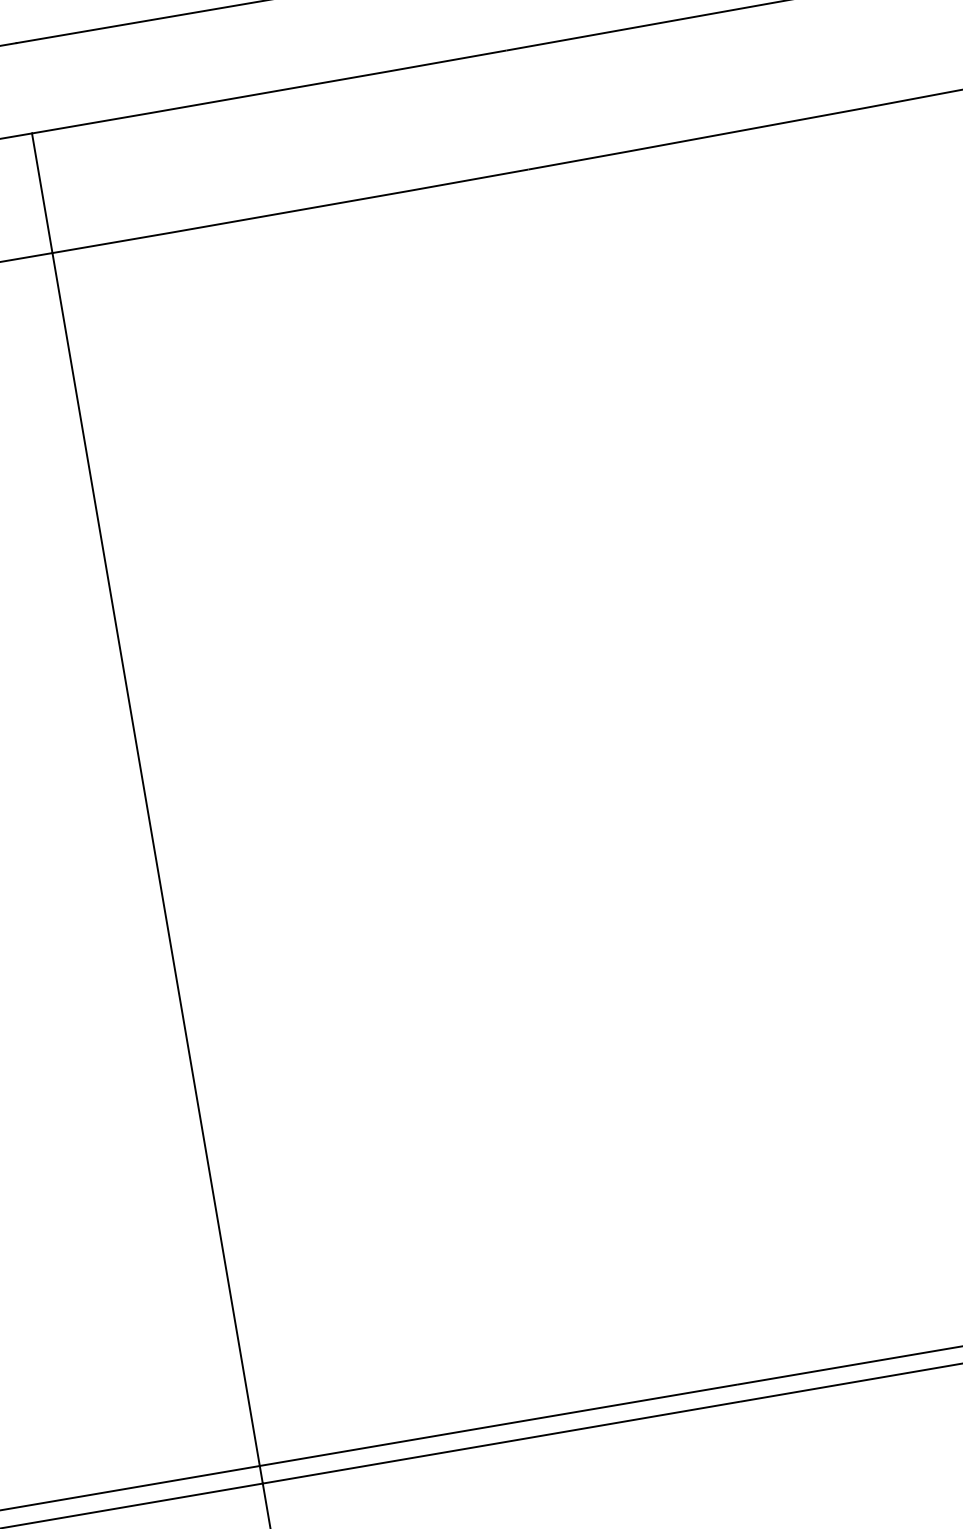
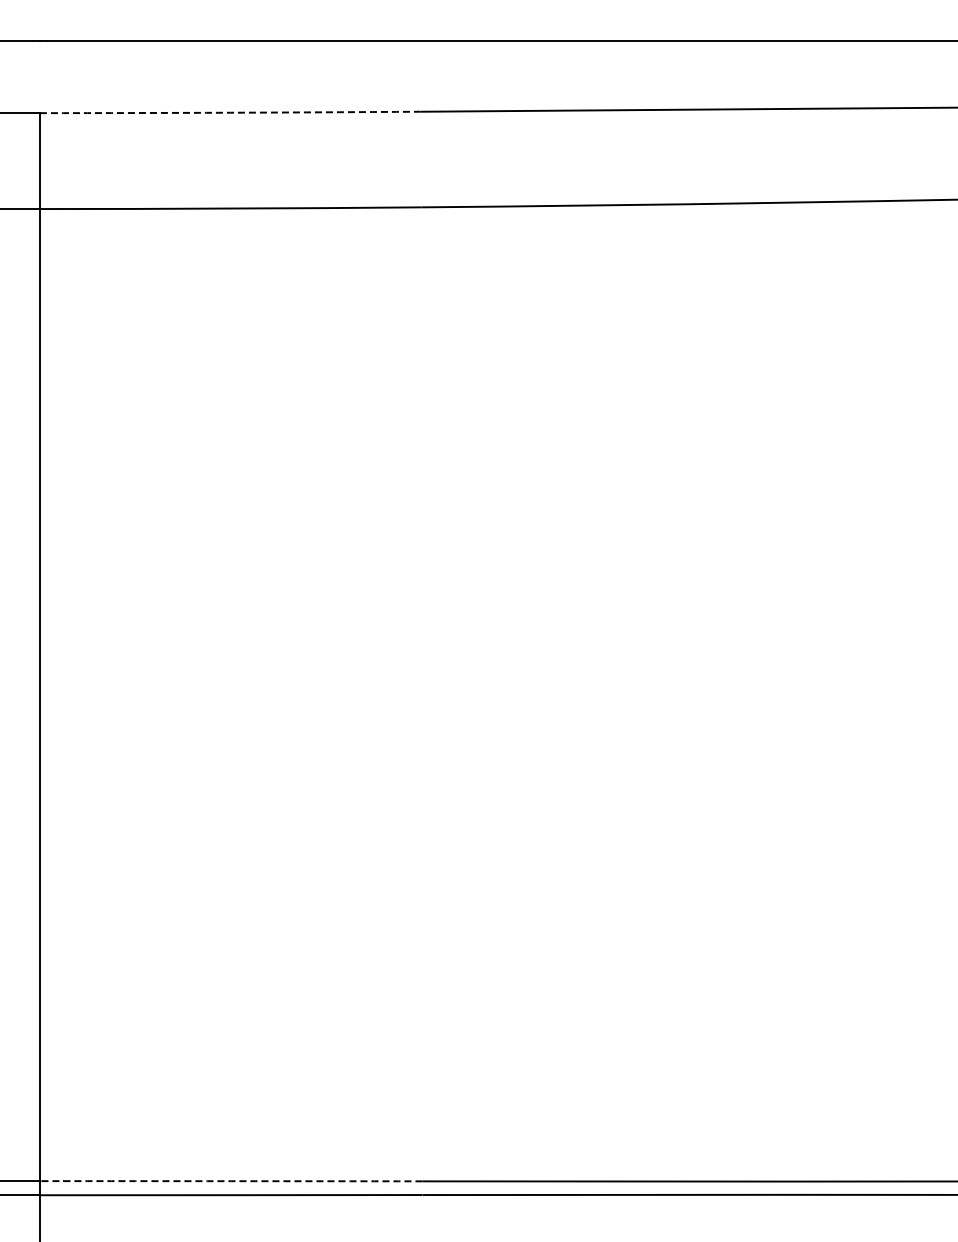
arc: (269, 91) -> (230, 112), solid -> dashed
arc: (498, 1425) -> (231, 1181), solid -> dashed

